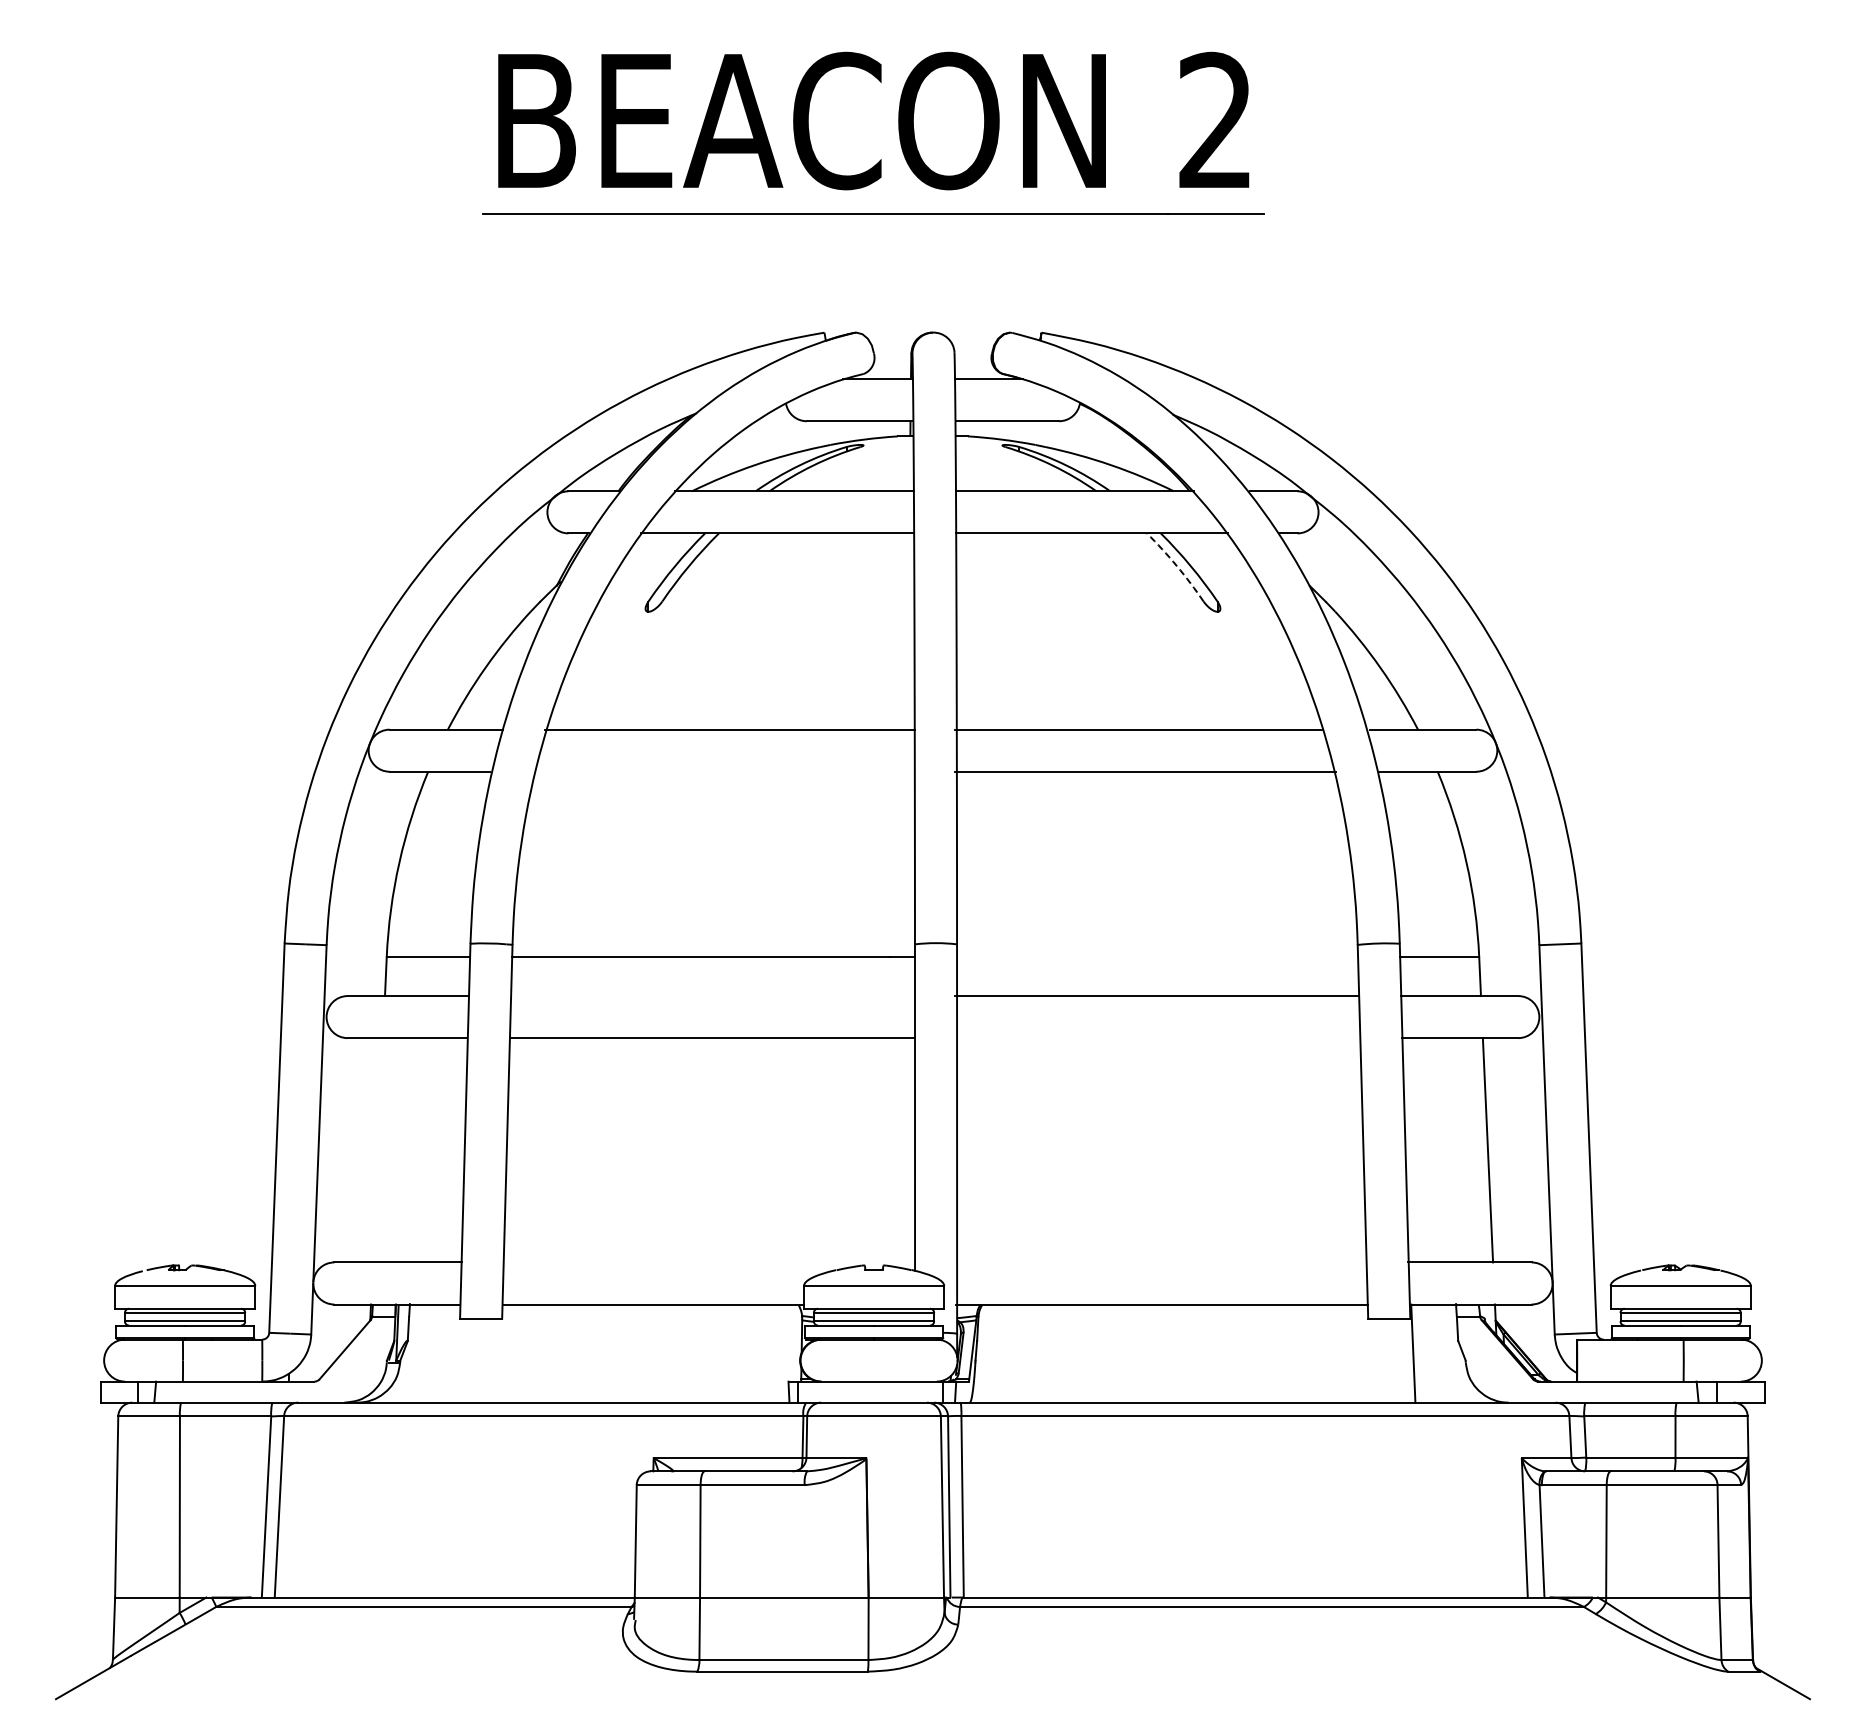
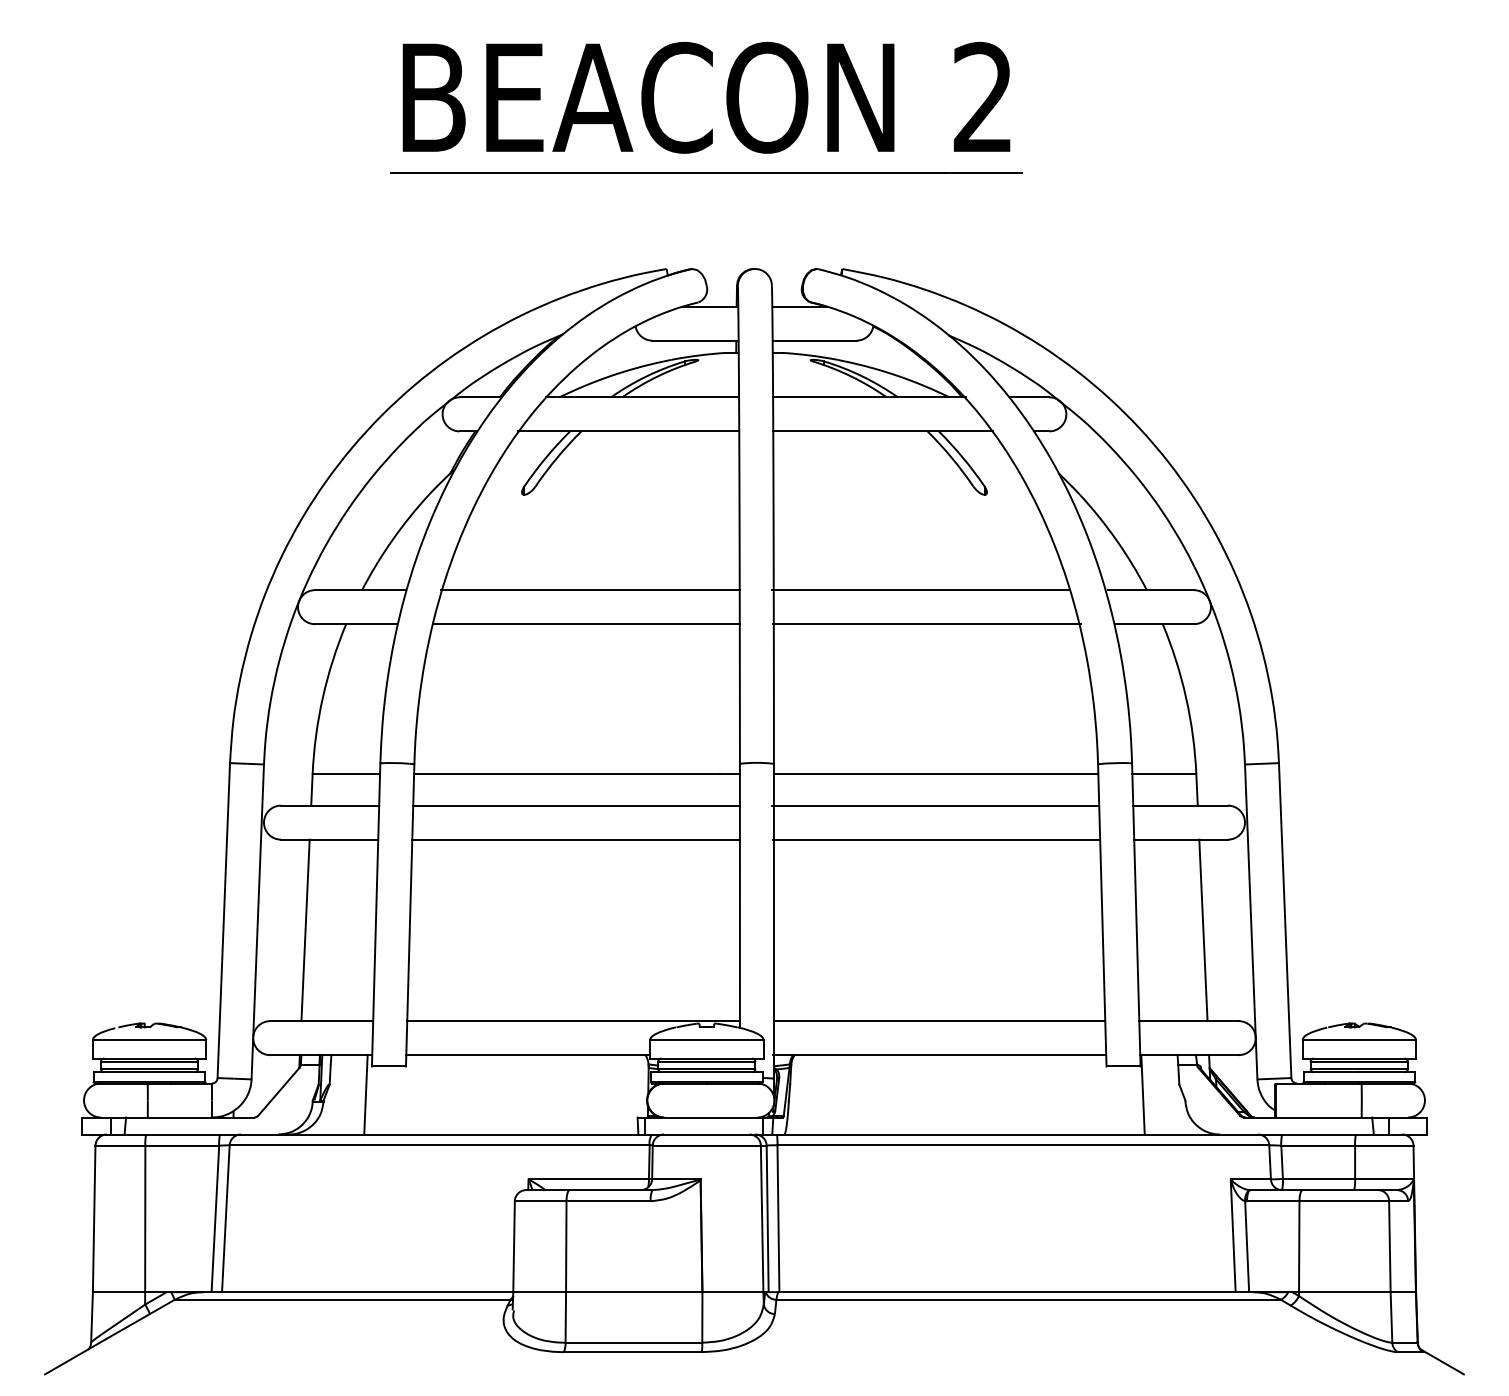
arc: (1176, 566) -> (951, 458), dashed -> solid
line: (724, 771) -> (585, 623), added
line: (1157, 957) -> (936, 774), added
line: (712, 996) -> (576, 805), added
line: (1157, 1038) -> (936, 839), added
line: (377, 1150) -> (305, 930), added
line: (709, 1262) -> (573, 1021), added
line: (1161, 1262) -> (939, 1021), added
line: (452, 1353) -> (365, 1094), added

